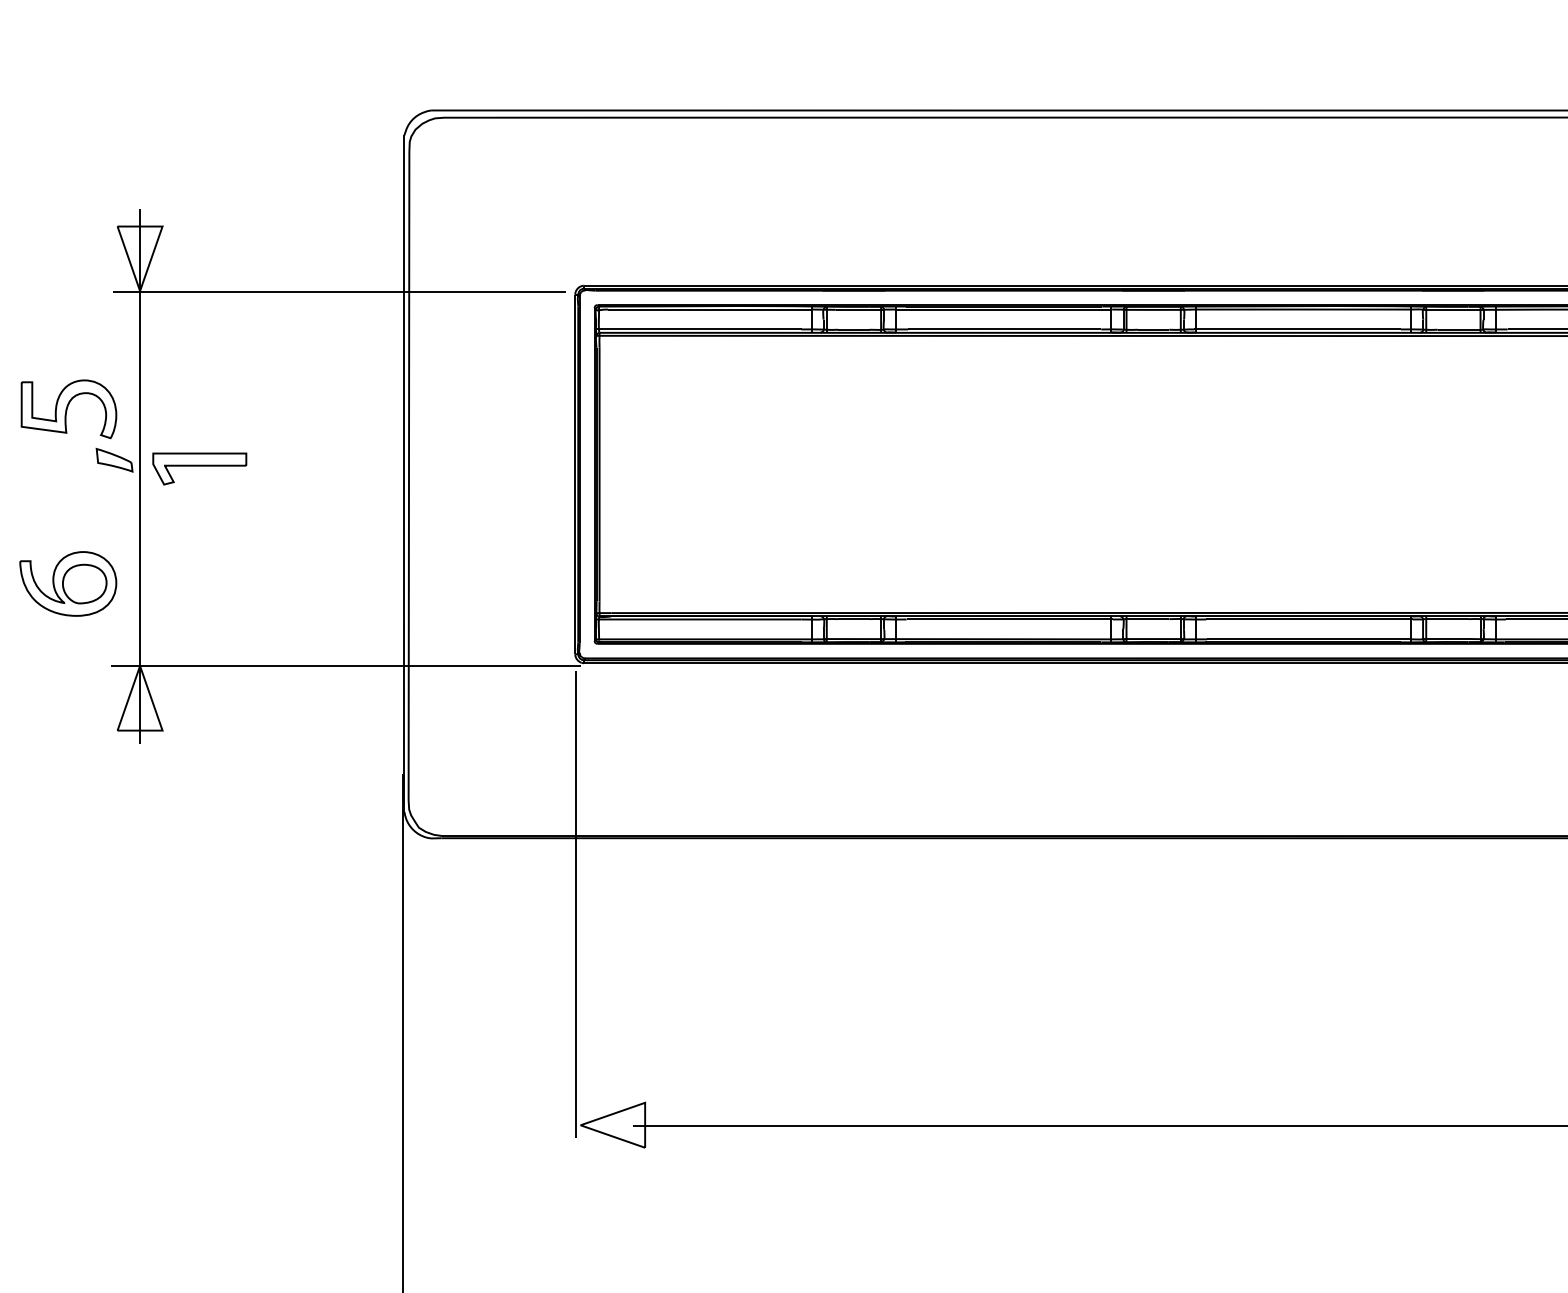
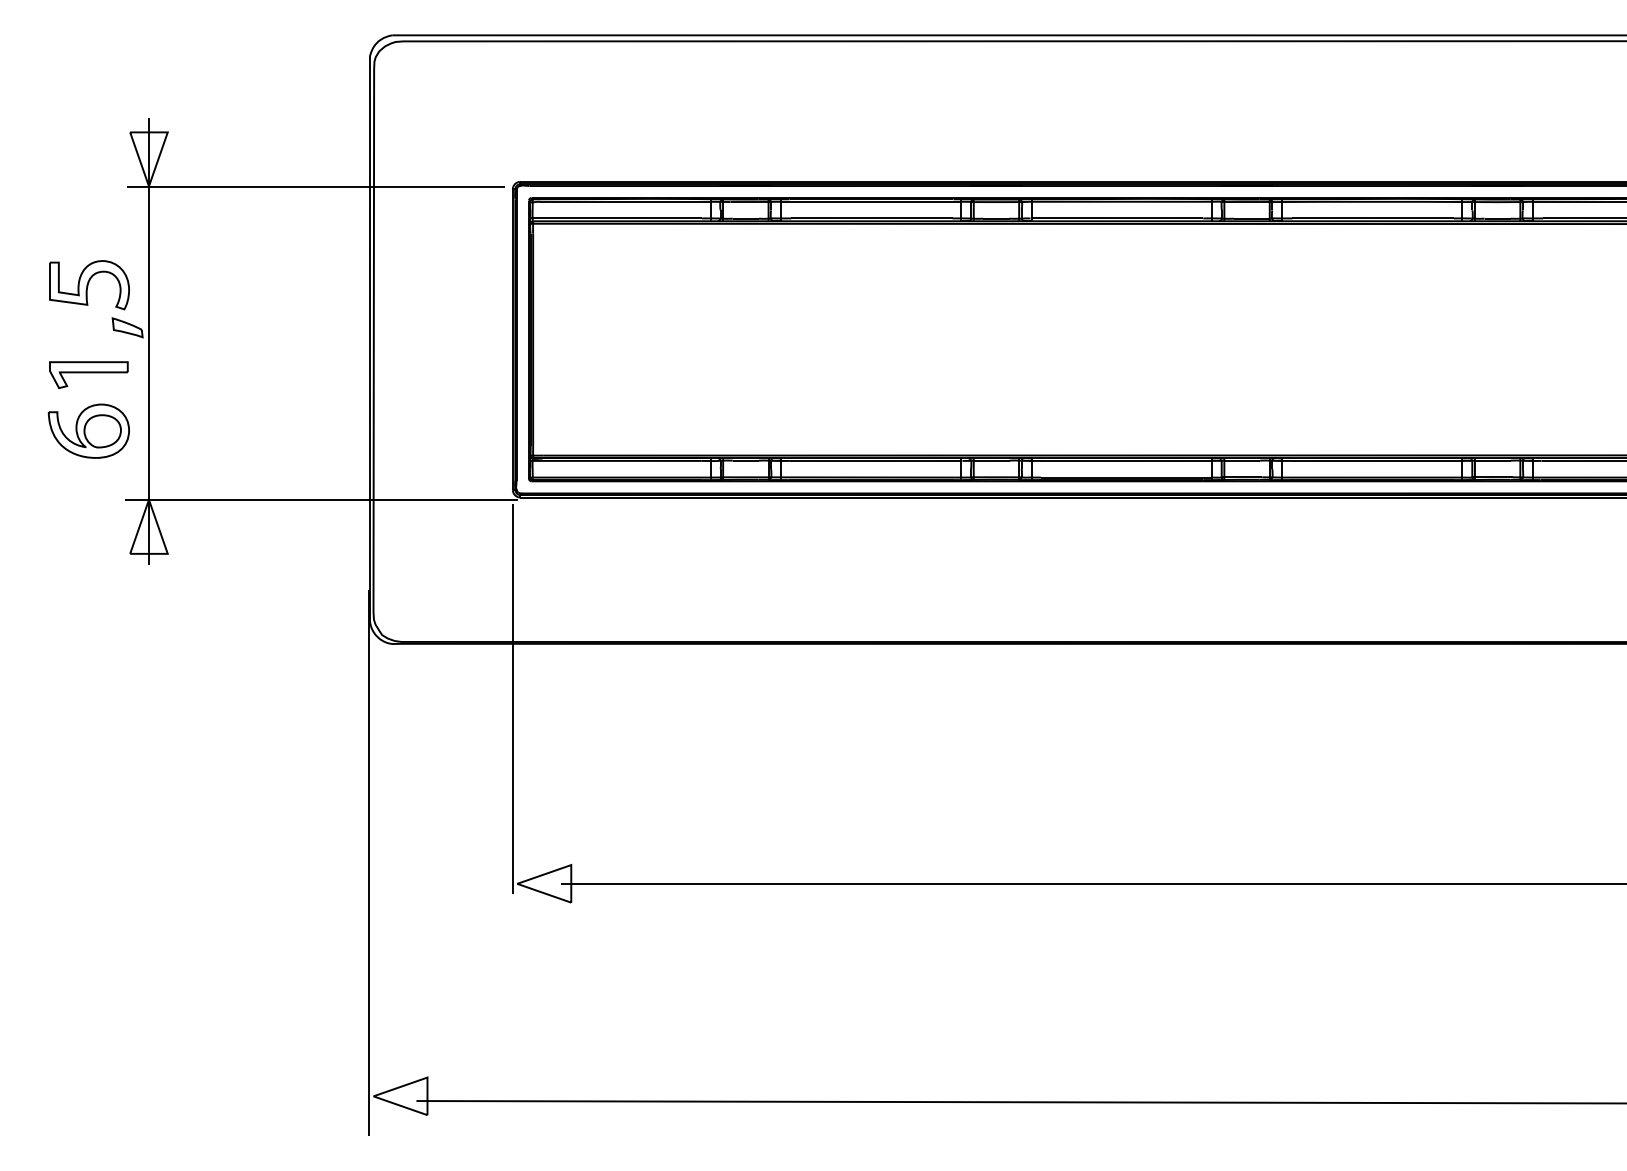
part: (199, 468) -> (88, 374), moved

